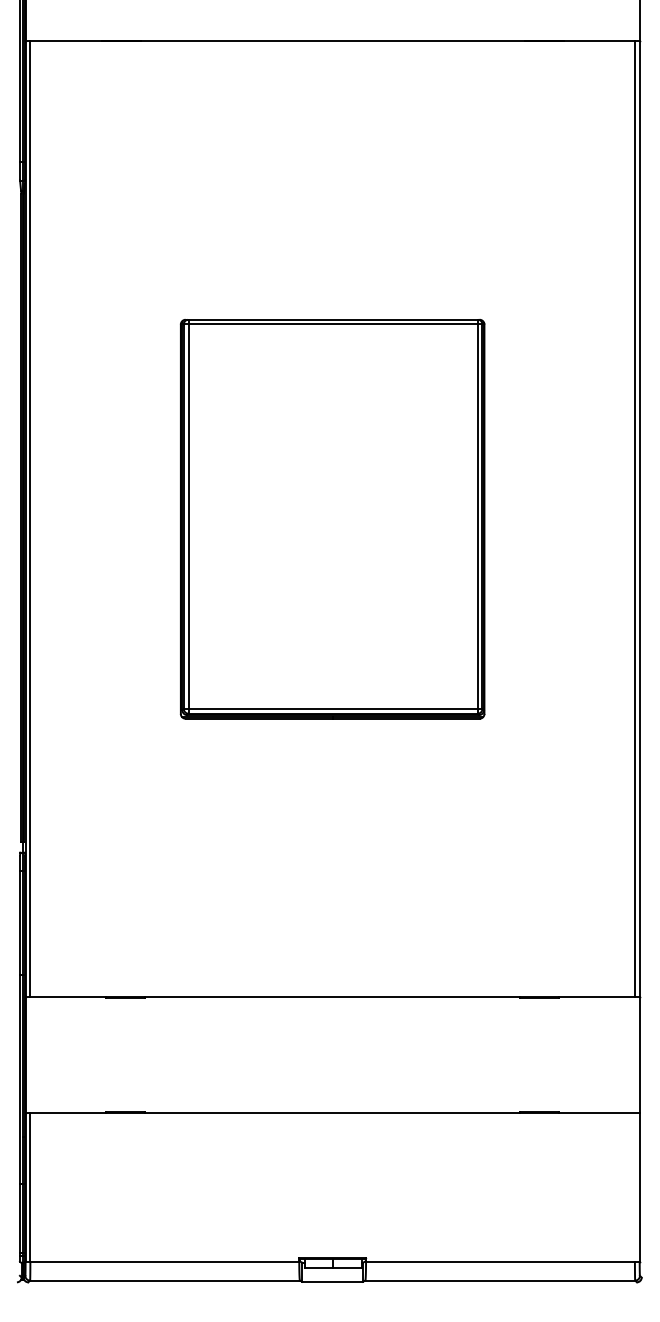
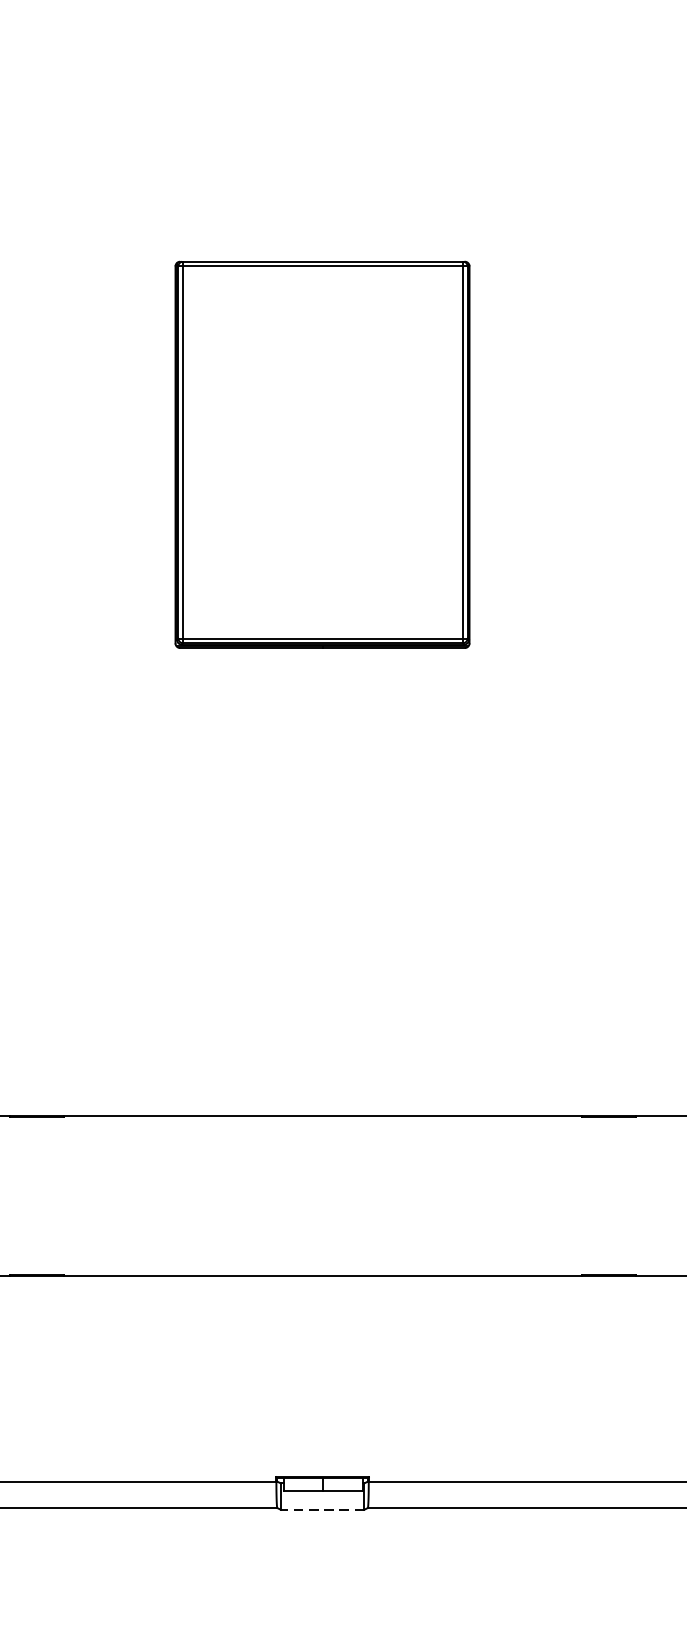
part: (332, 519) -> (322, 455), size x0.7
line: (332, 1281) -> (322, 1509), solid -> dashed

